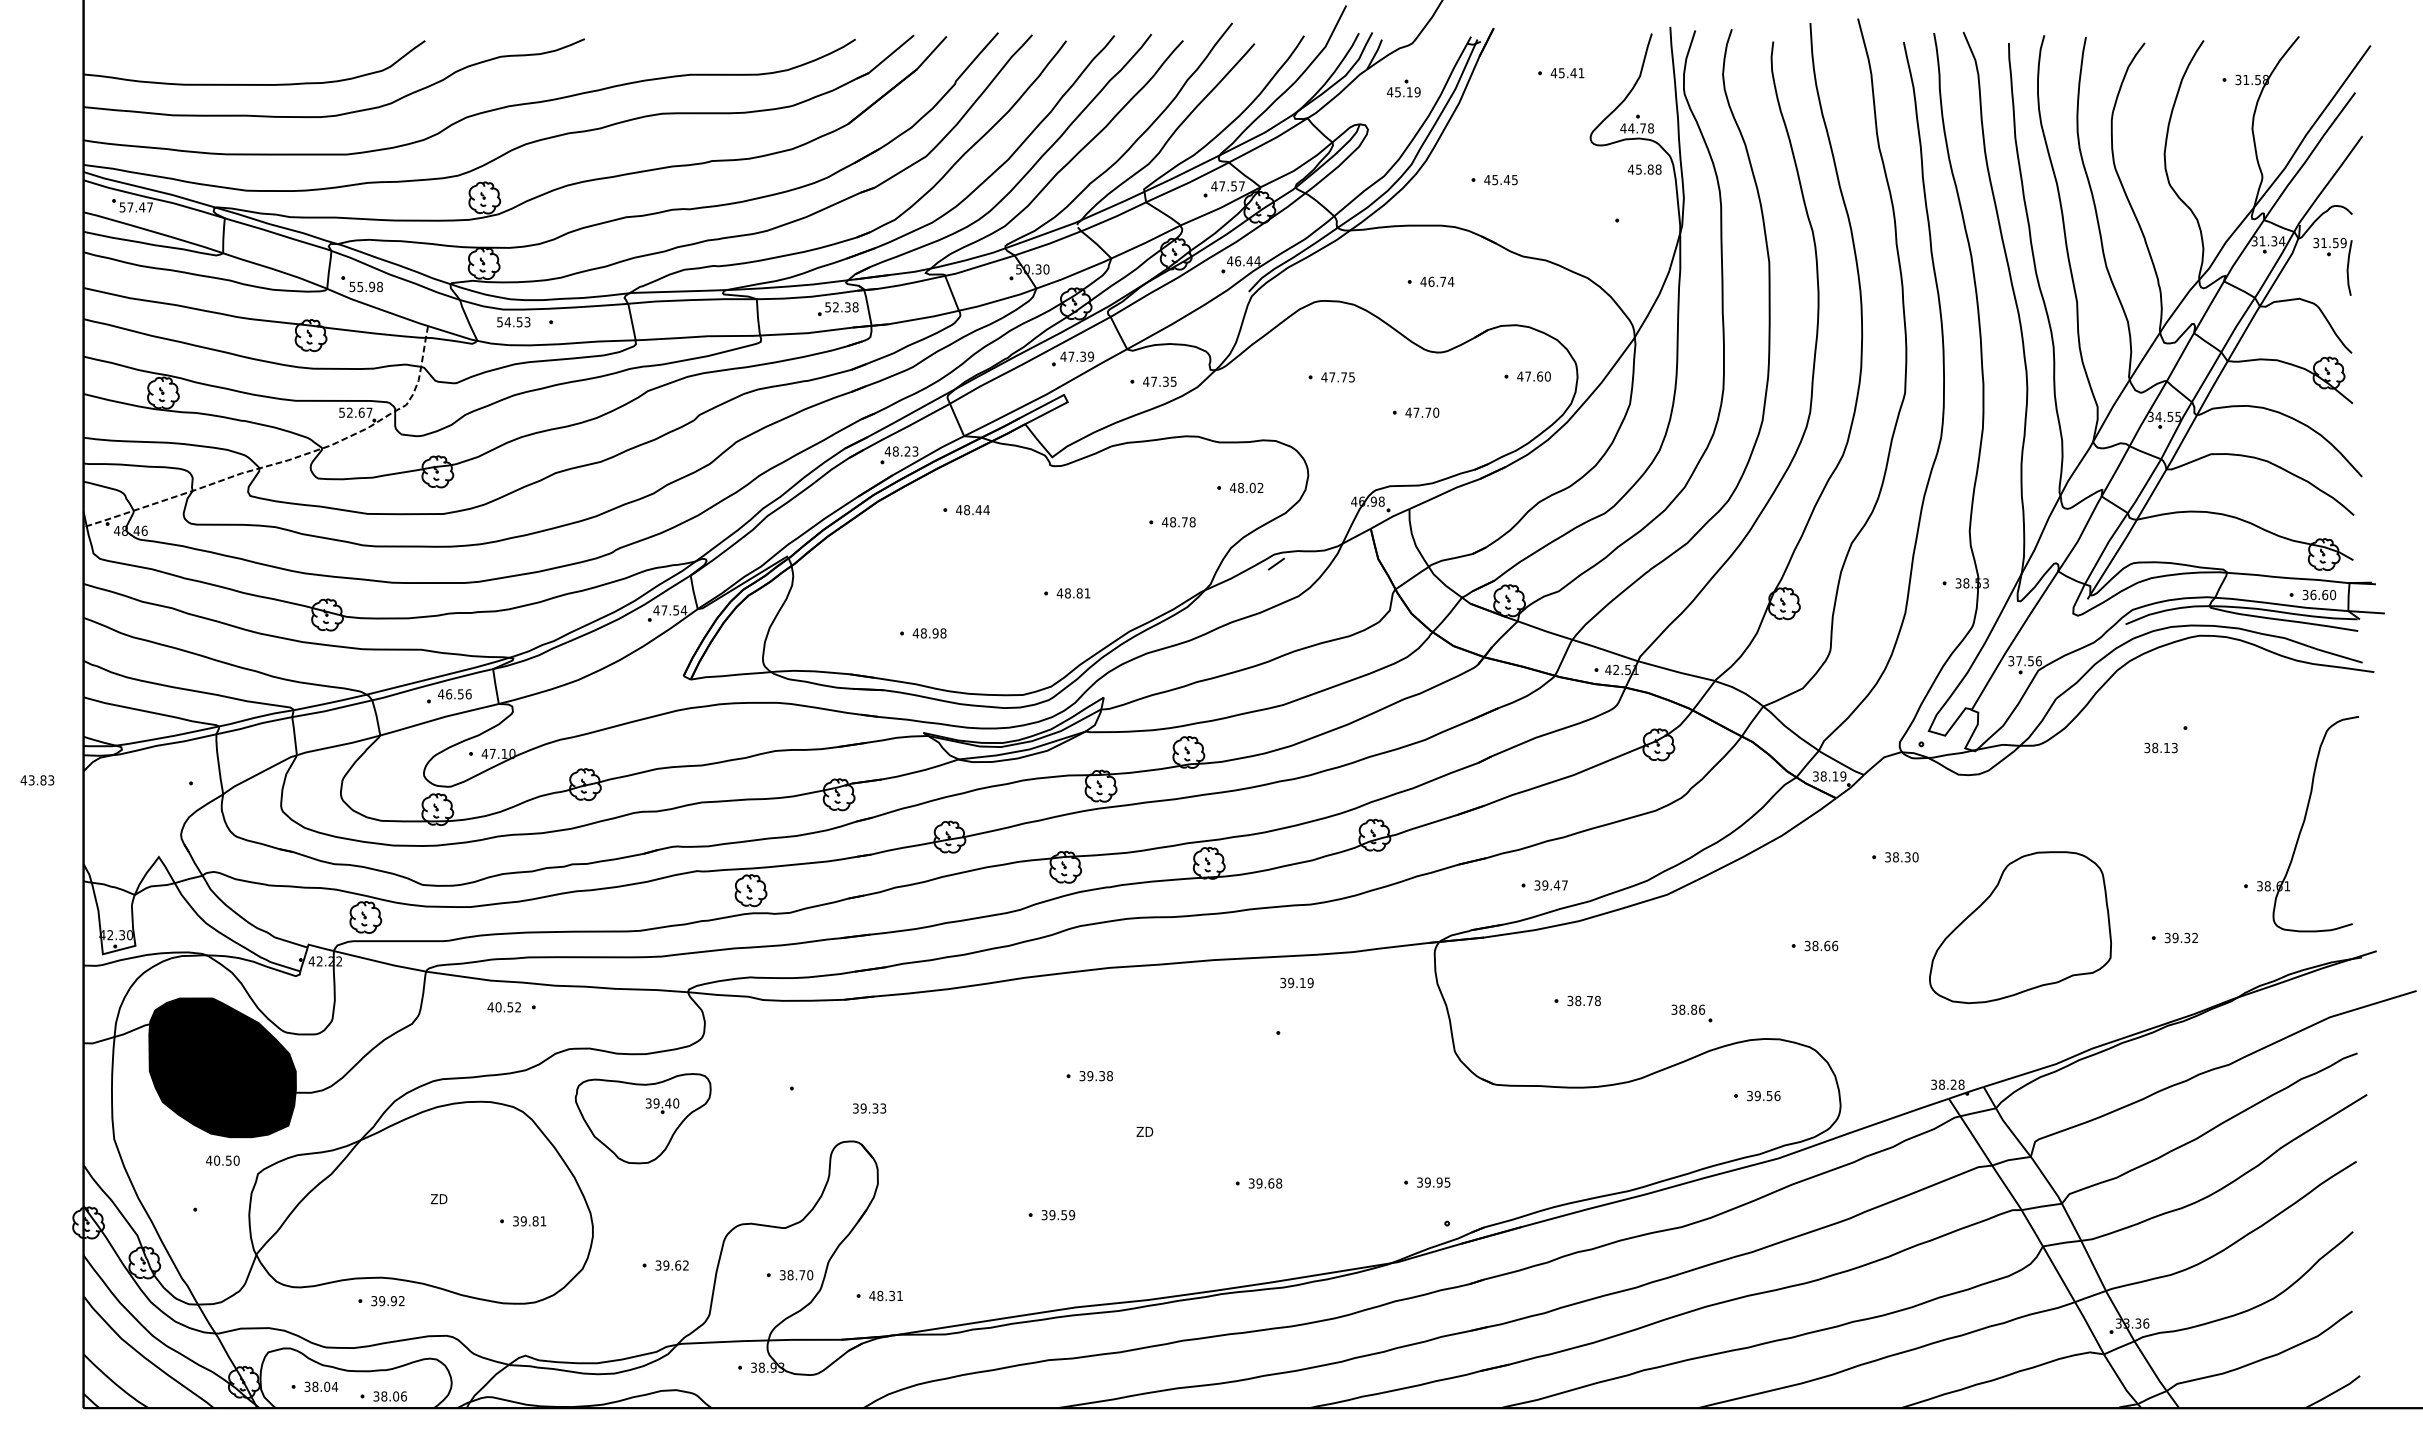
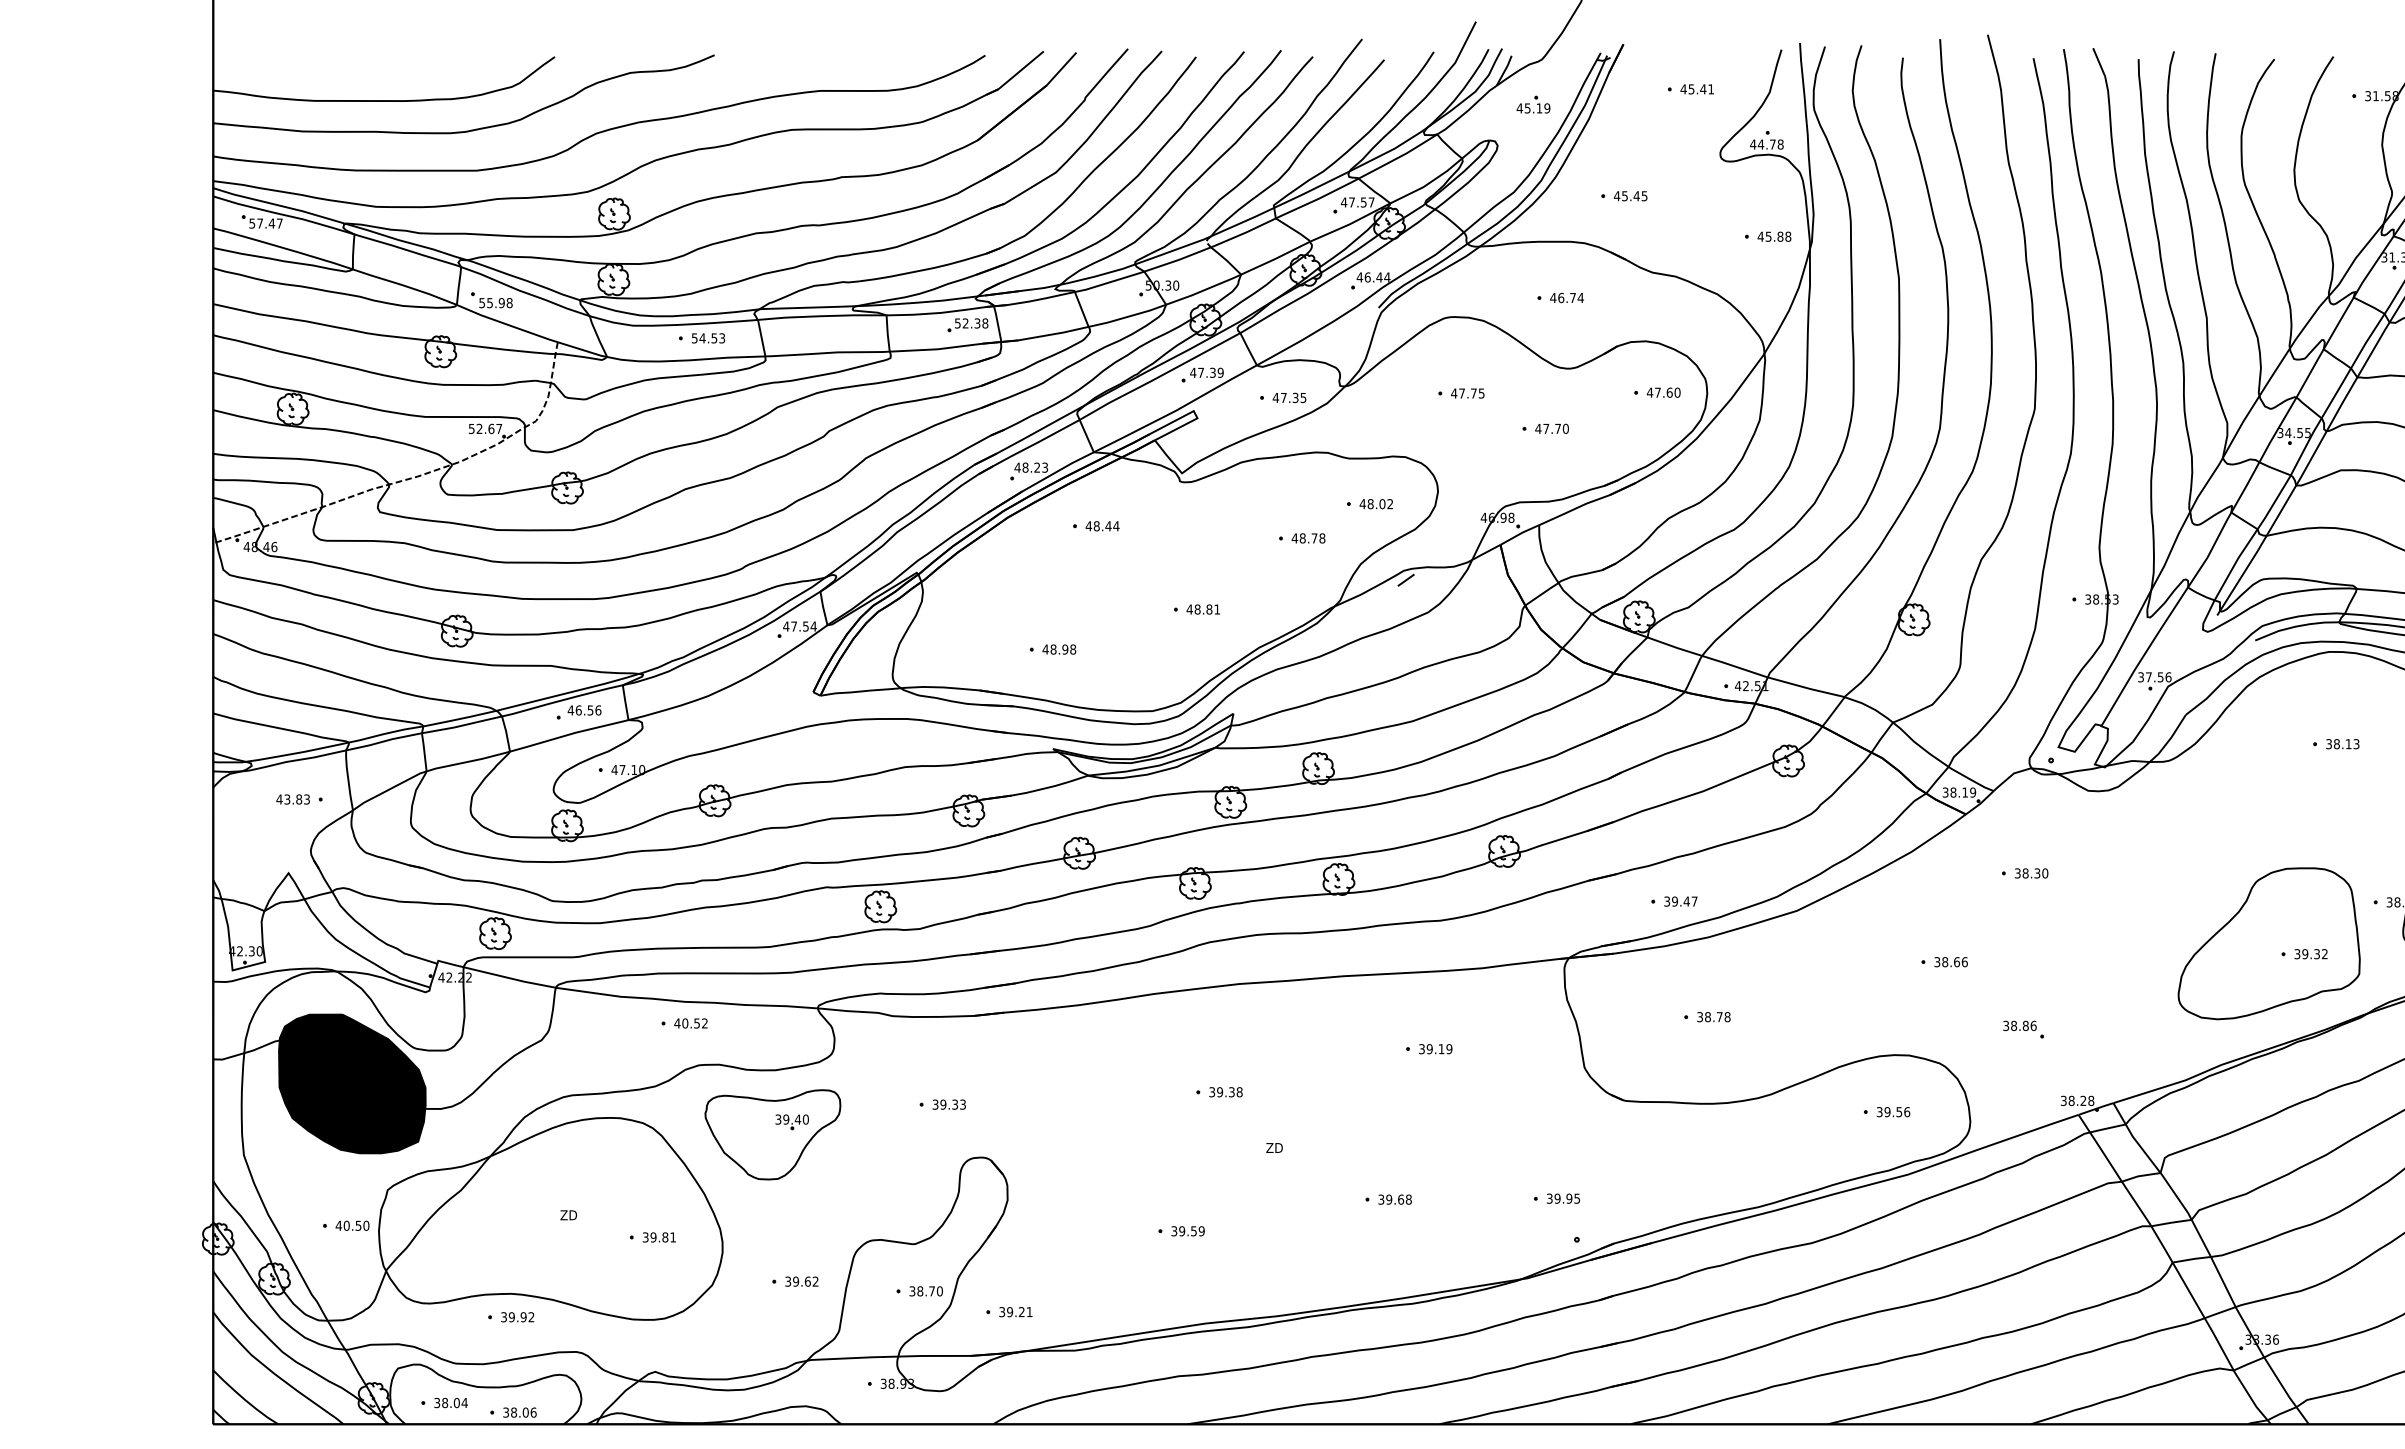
text: (1644, 169) -> (1774, 236), moved
text: (513, 322) -> (708, 338), moved
text: (2160, 747) -> (2342, 743), moved
text: (37, 780) -> (293, 799), moved
part: (2020, 927) -> (2269, 943), moved
text: (1296, 982) -> (1435, 1048), moved
text: (503, 1007) -> (690, 1023), moved
part: (1691, 1013) -> (2023, 1029), moved
text: (869, 1108) -> (949, 1104), moved
text: (222, 1160) -> (352, 1225), moved
text: (881, 1295) -> (1011, 1311), 48.31 -> 39.21

